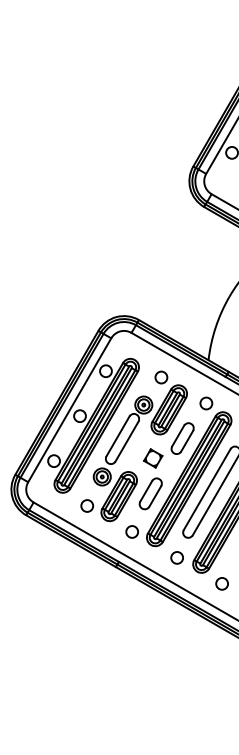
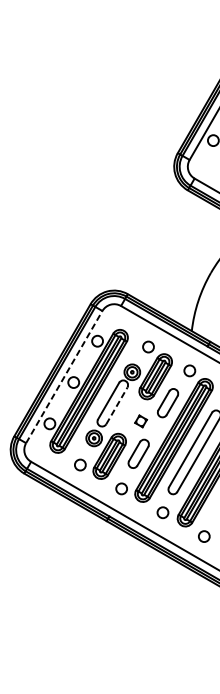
line: (70, 409) -> (64, 376), solid -> dashed
line: (127, 441) -> (117, 405), solid -> dashed
part: (153, 458) -> (141, 421), size x0.7

